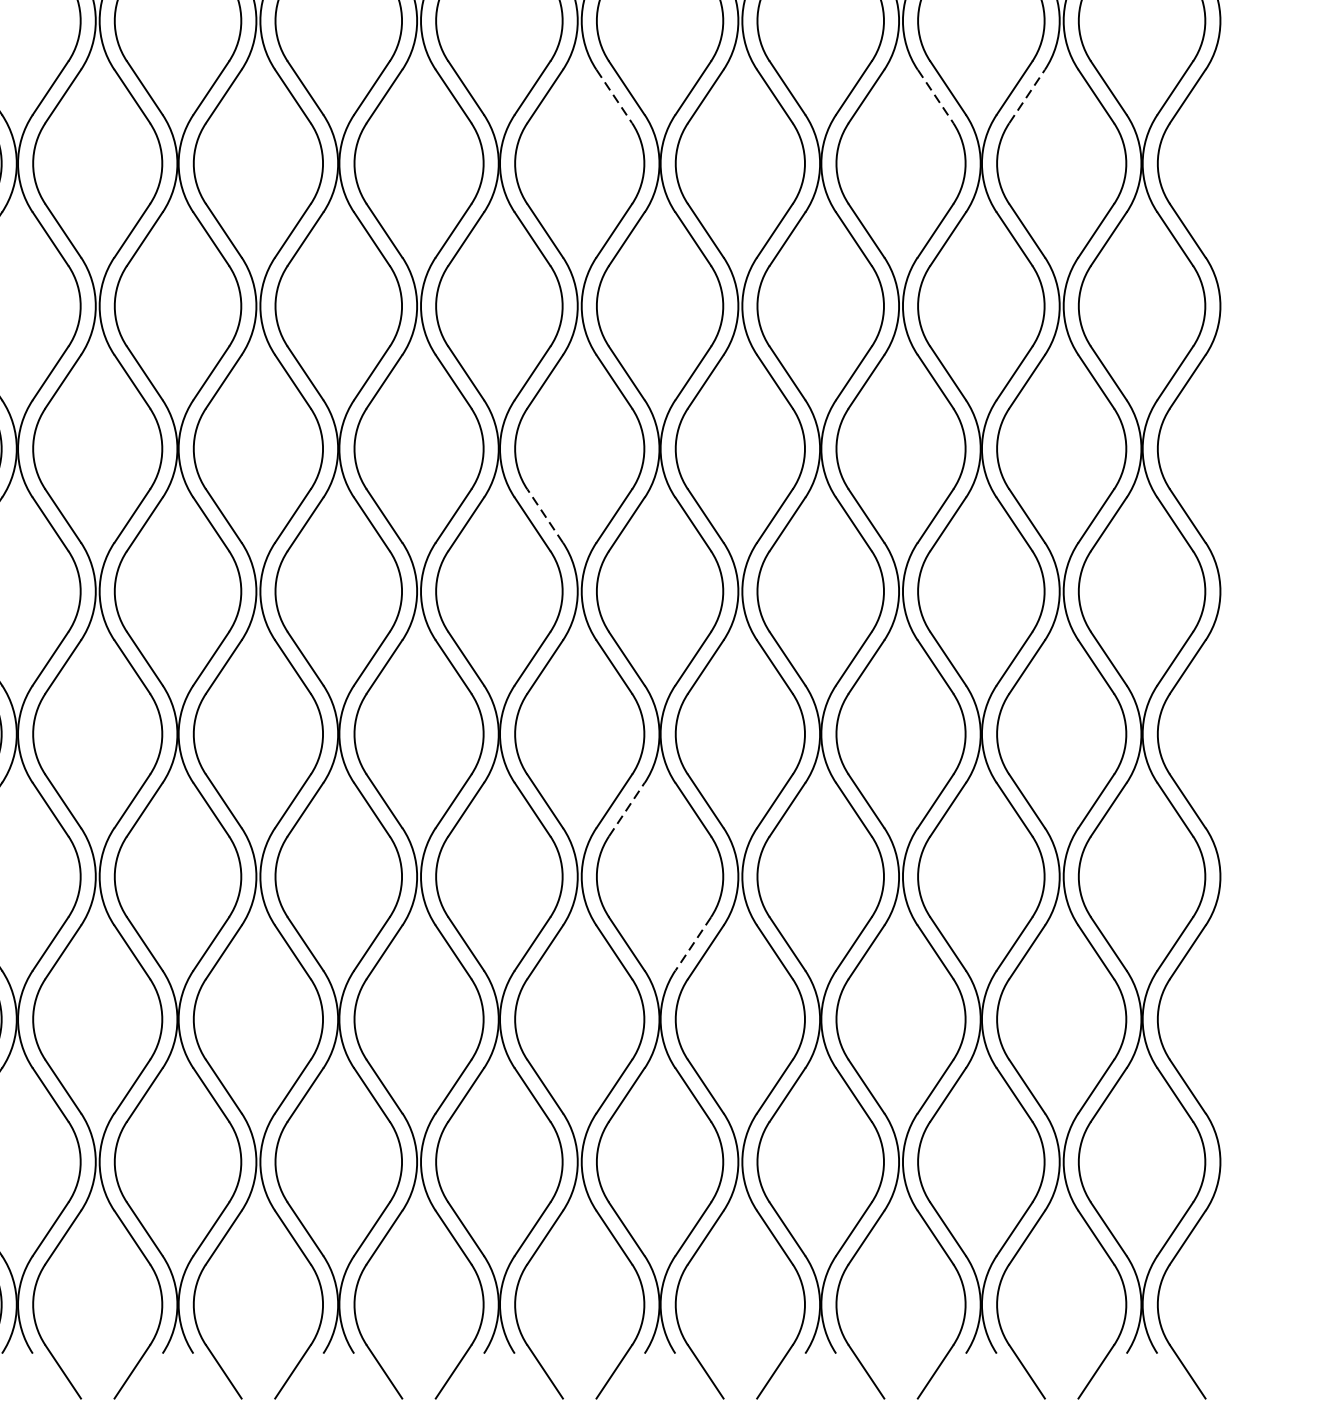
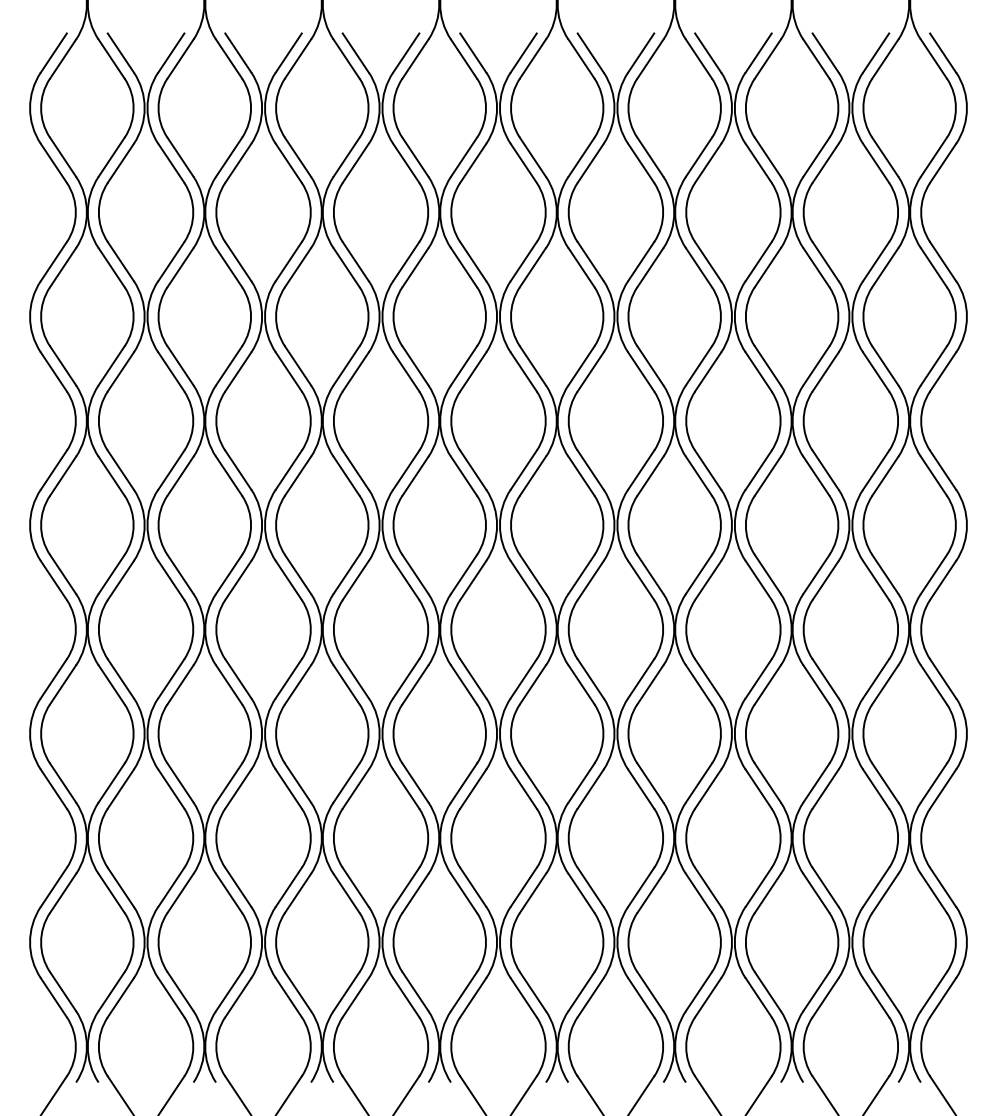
line: (1026, 95) -> (825, 162), dashed -> solid
line: (615, 96) -> (524, 163), dashed -> solid
line: (936, 96) -> (759, 163), dashed -> solid
line: (544, 515) -> (472, 469), dashed -> solid
line: (627, 809) -> (533, 684), dashed -> solid
line: (693, 944) -> (581, 783), dashed -> solid

